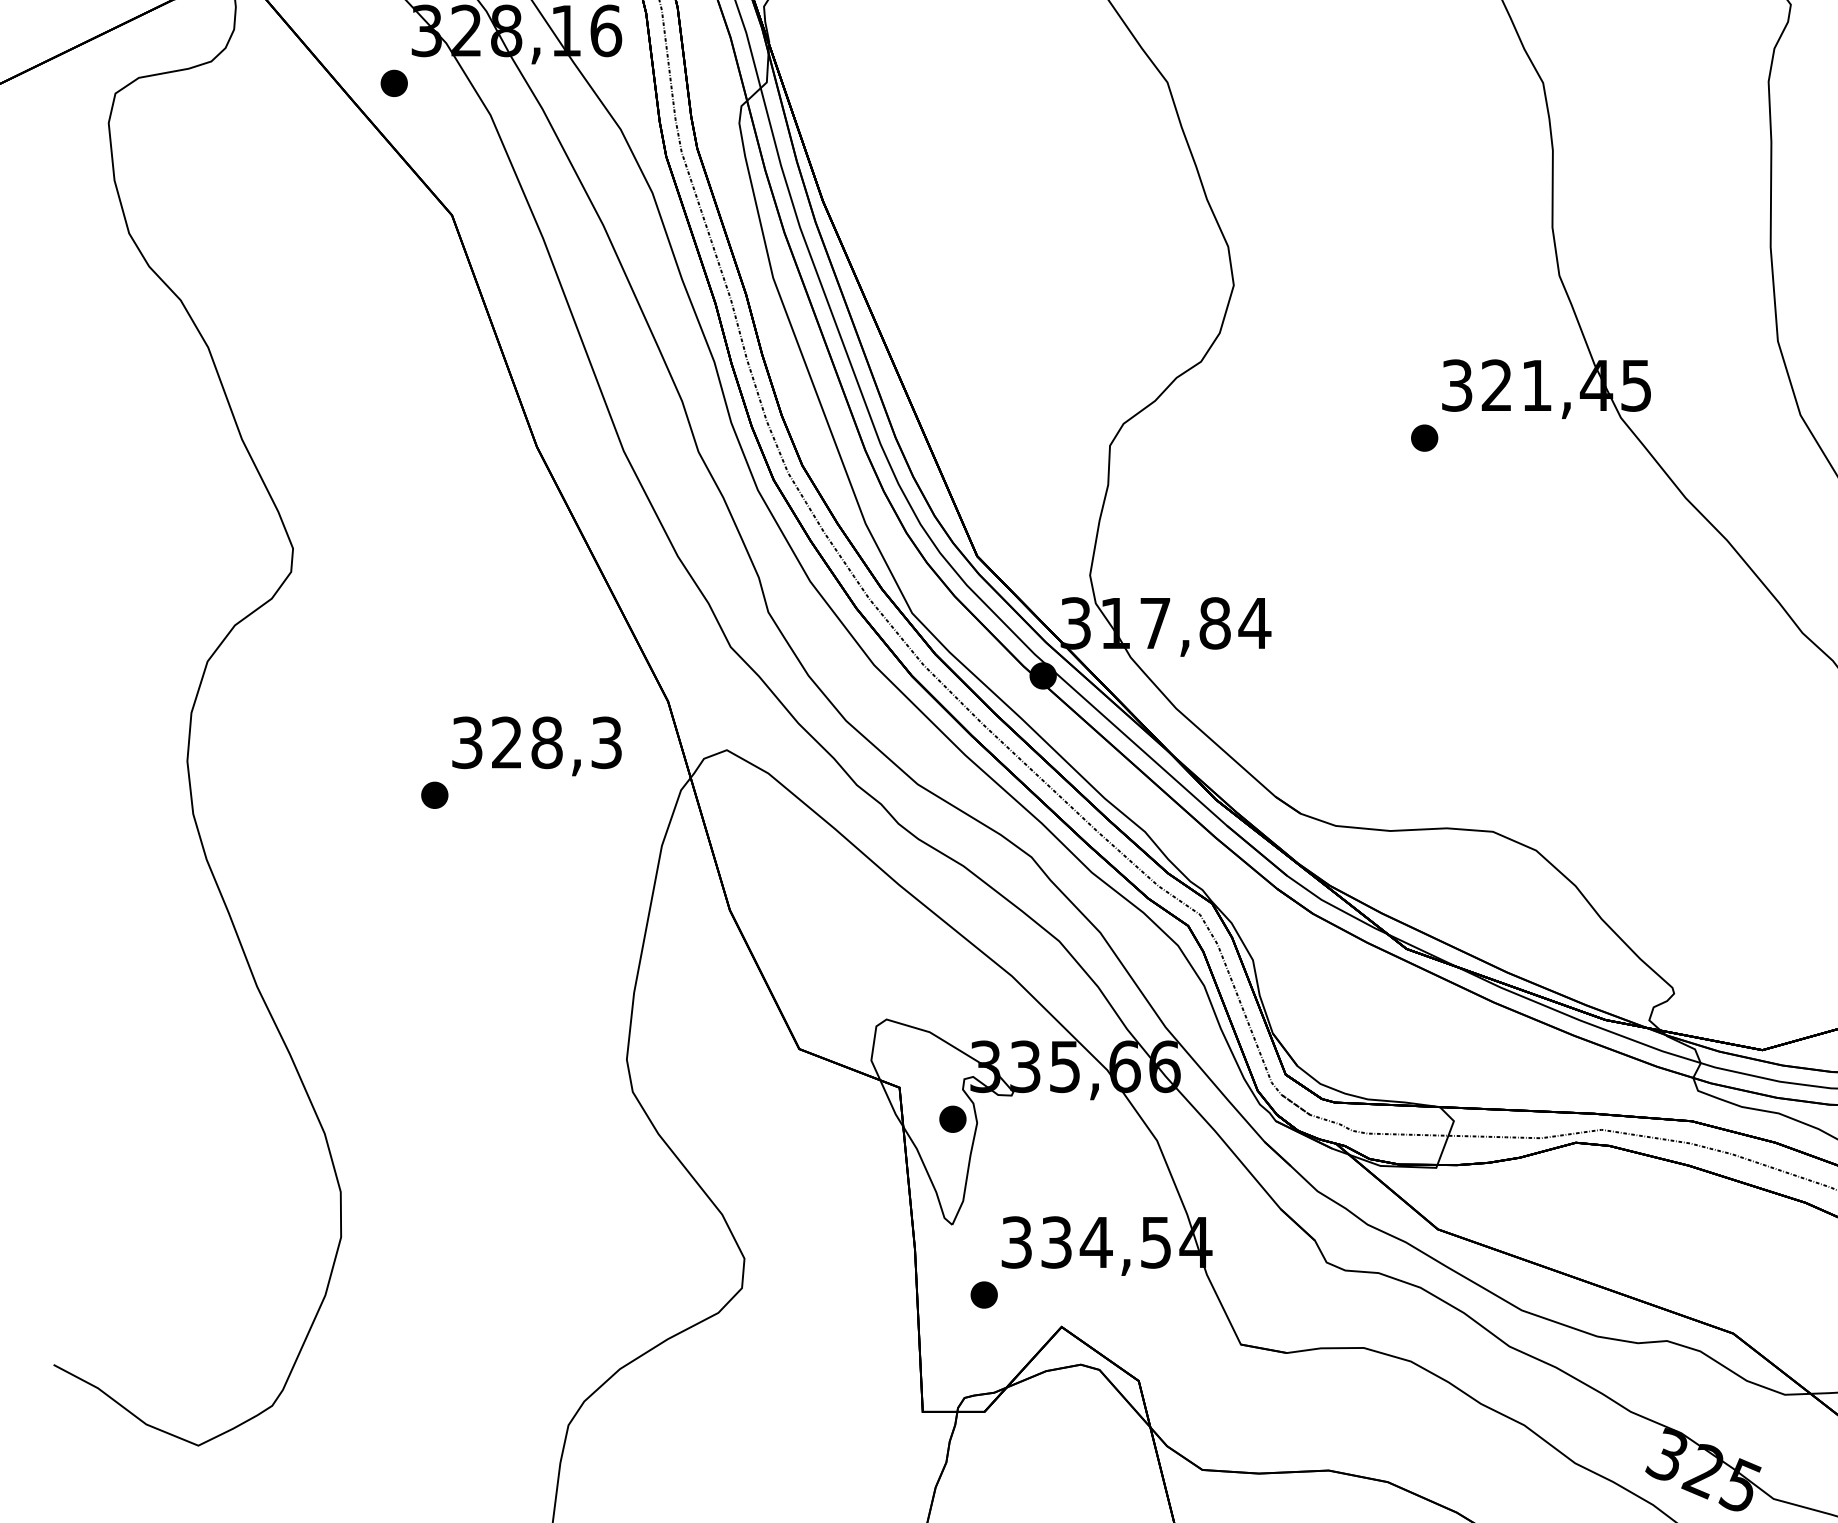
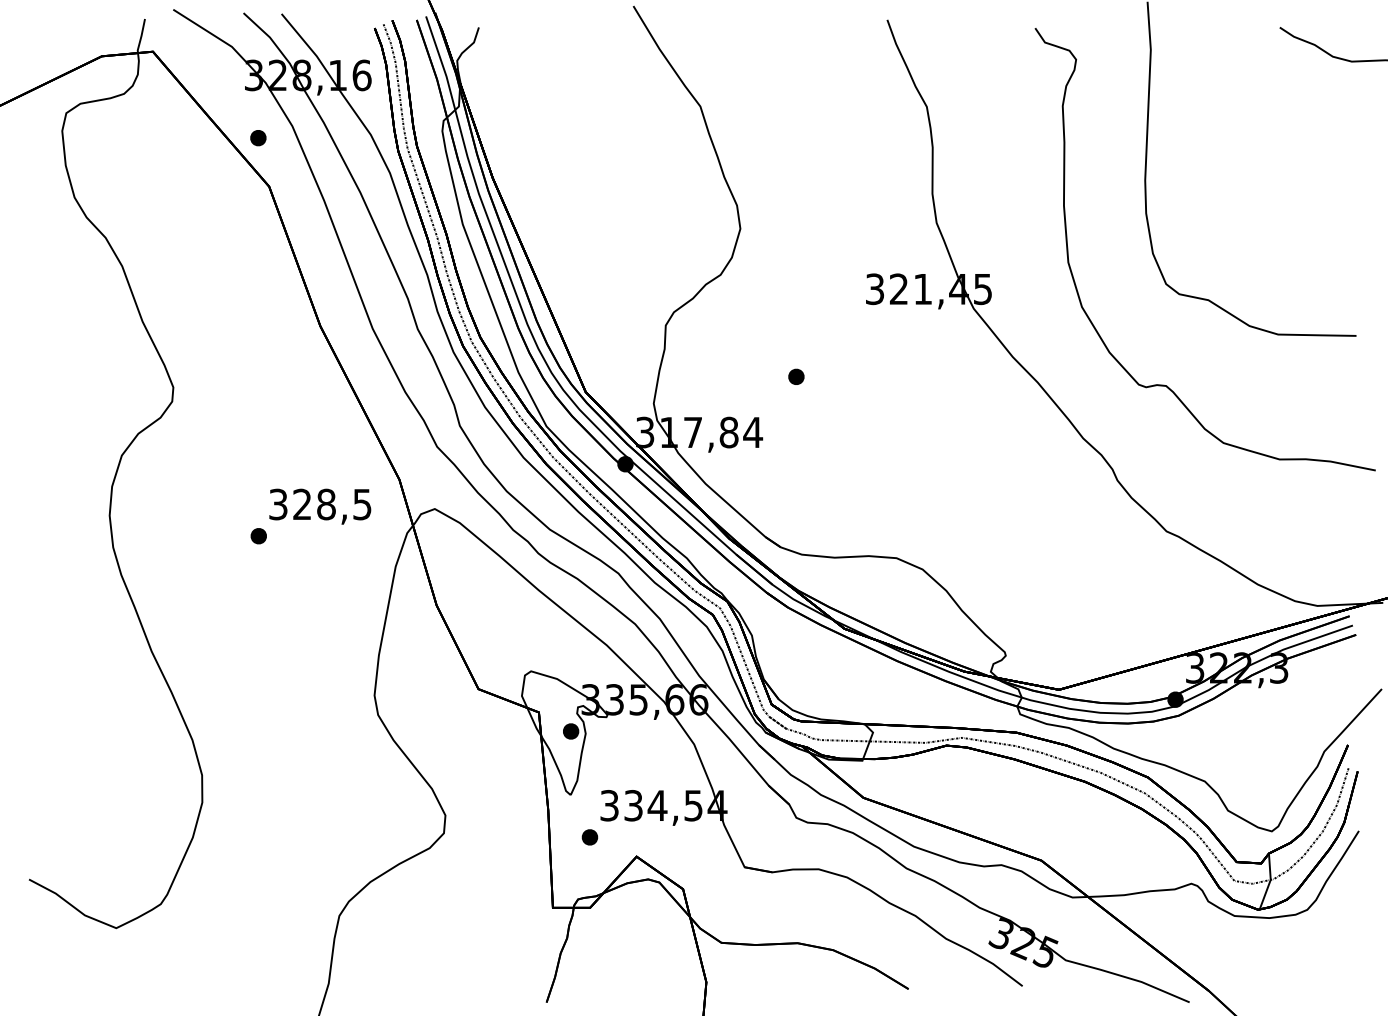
part: (394, 84) -> (258, 138), moved
part: (1424, 437) -> (796, 376), moved
text: (606, 741) -> (362, 503), 328,3 -> 328,5

